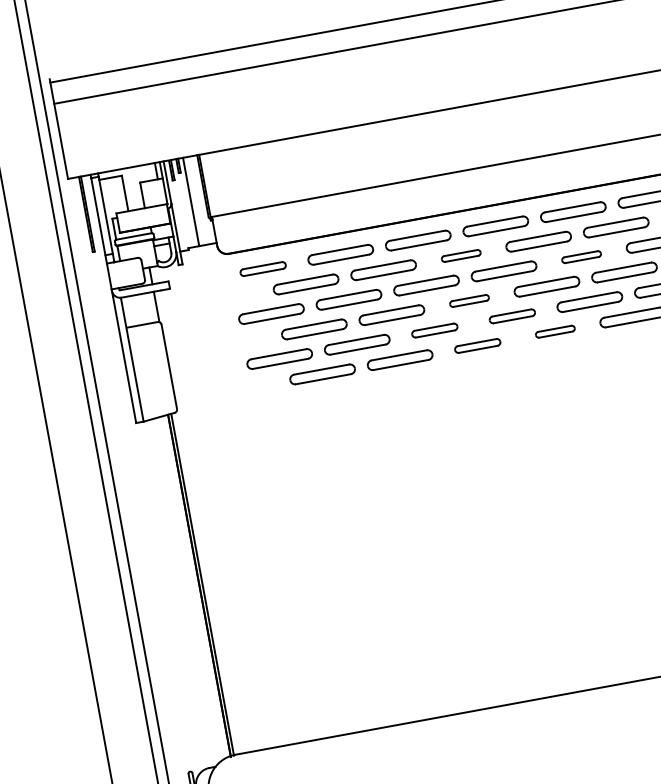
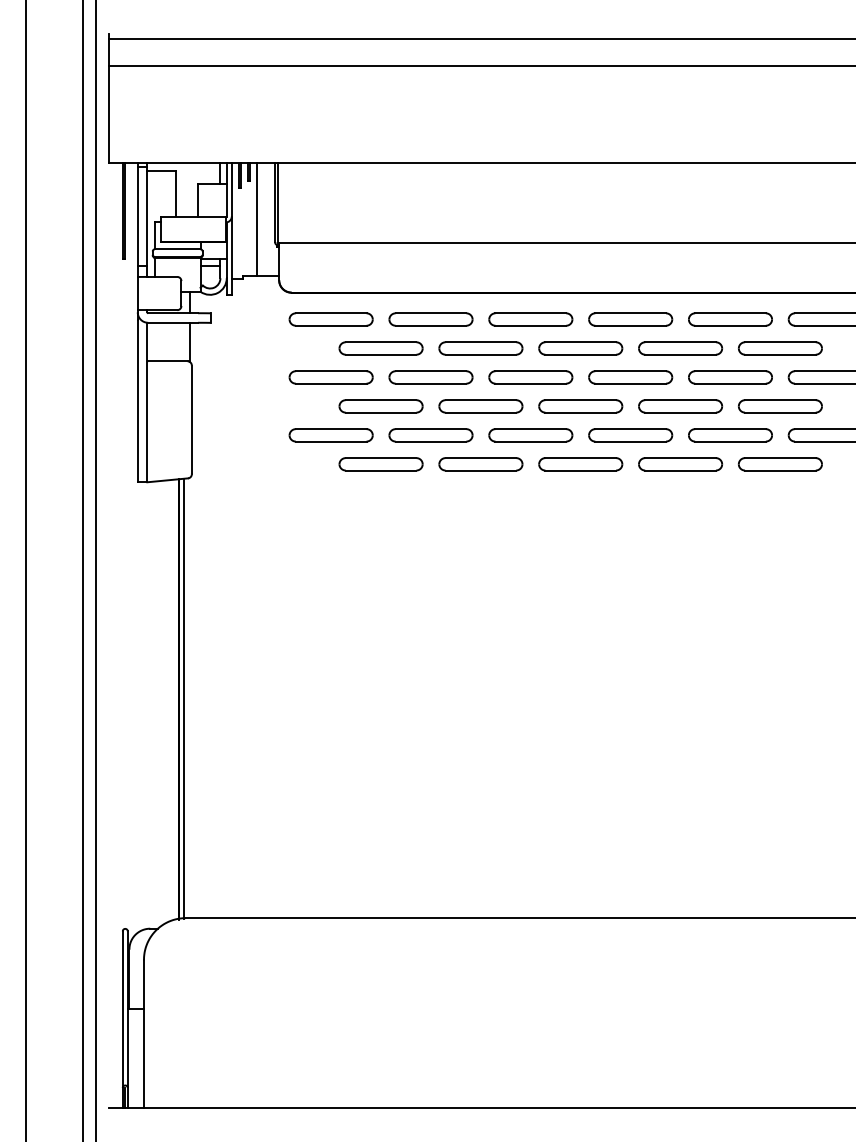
part: (460, 256) -> (580, 348), size x1.67
part: (581, 257) -> (730, 377), size x1.67
part: (262, 269) -> (330, 319), size x1.43
part: (469, 301) -> (580, 406), size x1.67
part: (512, 316) -> (630, 435), size x1.43
part: (434, 330) -> (530, 435), size x1.43
part: (555, 331) -> (680, 464), size x1.67
part: (477, 346) -> (580, 464), size x1.43

